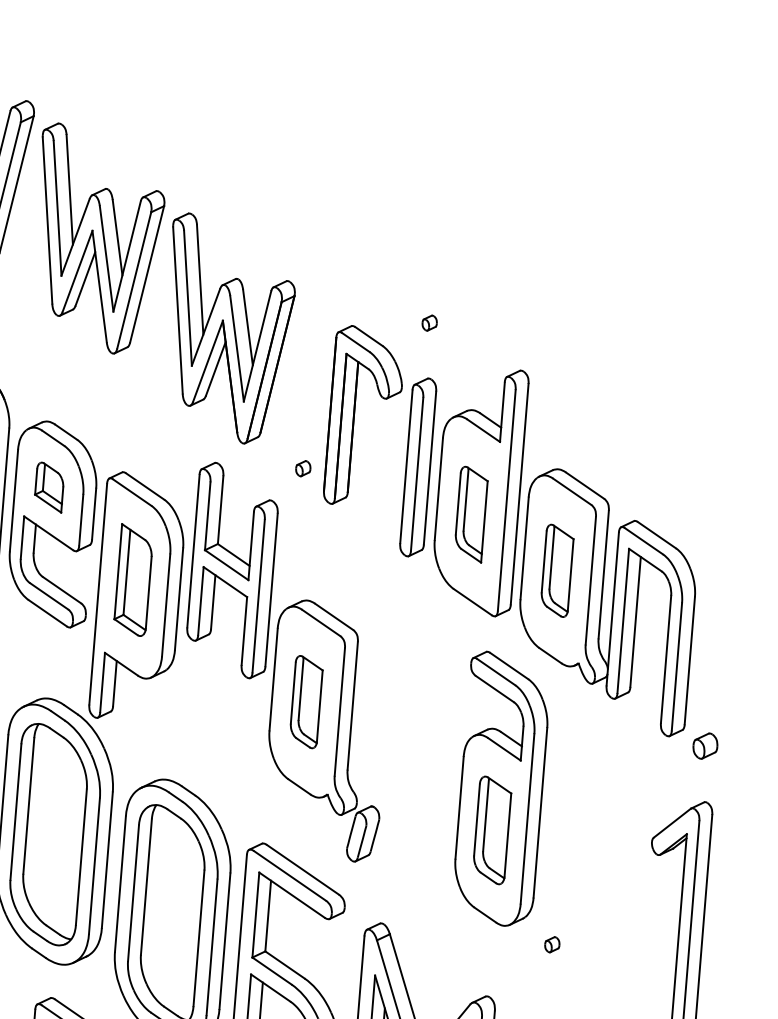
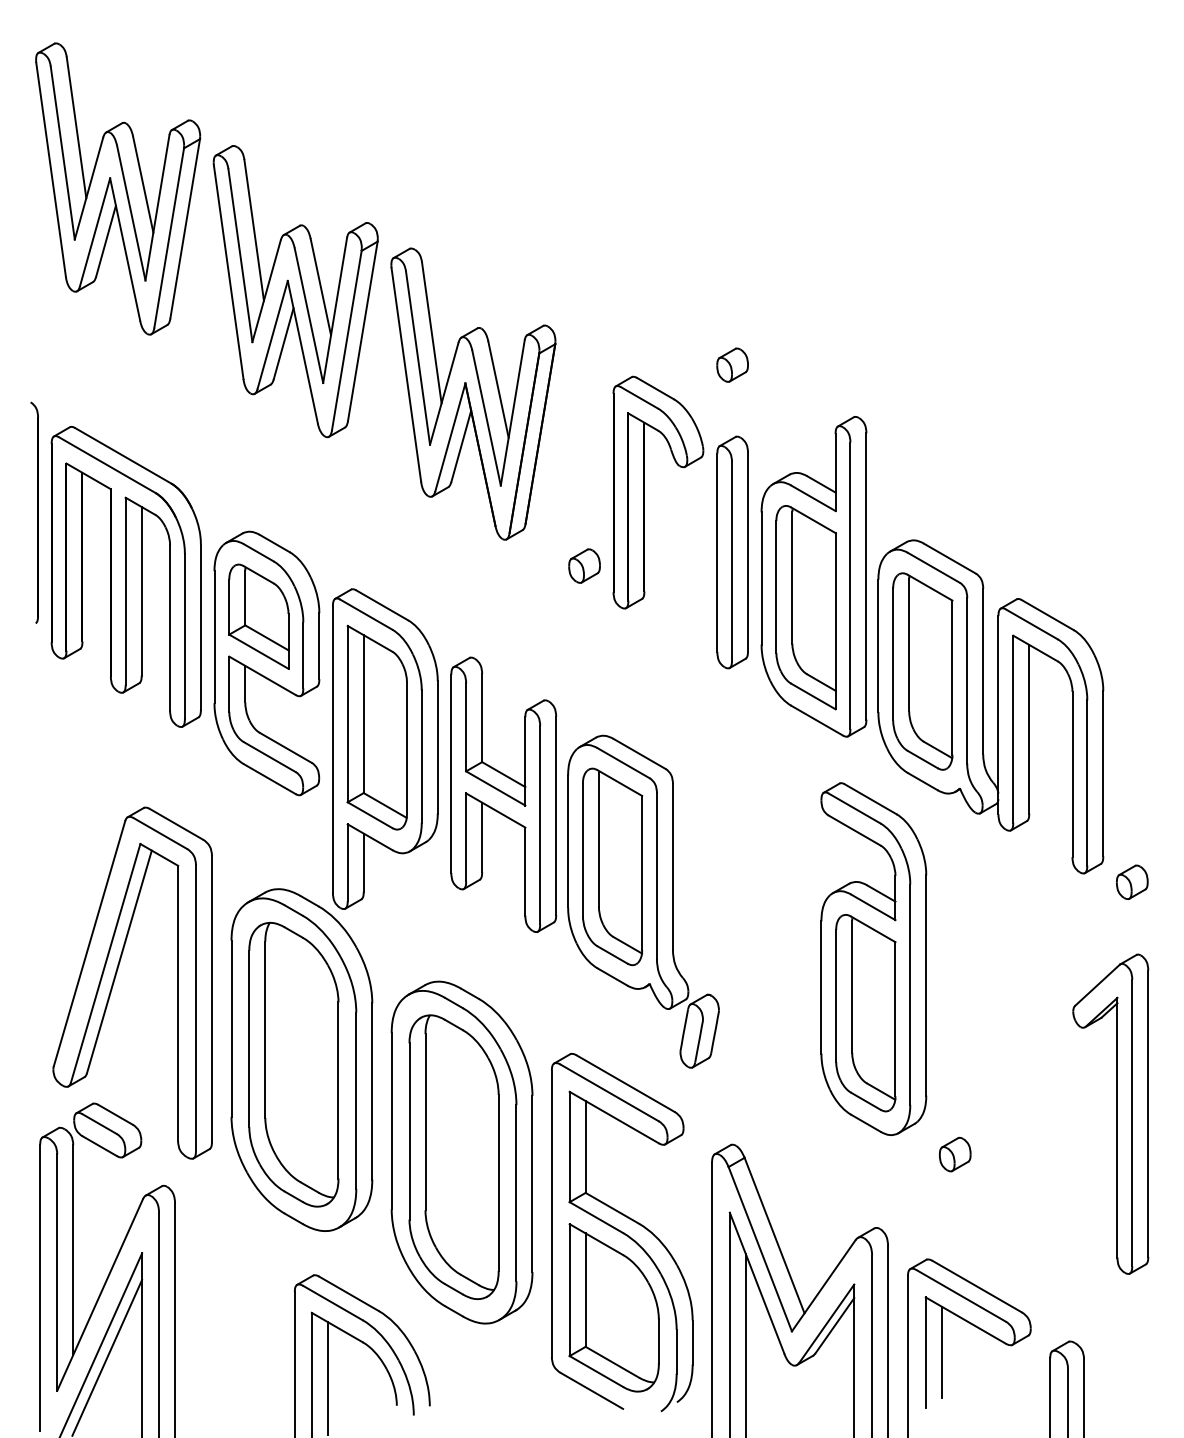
part: (429, 322) -> (732, 364), size x1.67
part: (303, 468) -> (584, 565), size x1.67
part: (49, 487) -> (258, 616), size x1.67
part: (470, 514) -> (805, 607), size x1.67
part: (232, 570) -> (503, 794), moved
part: (556, 570) -> (922, 671), size x1.67
part: (133, 580) -> (376, 727), size x1.43
part: (306, 701) -> (612, 866), size x1.67
part: (491, 830) -> (865, 1013), size x1.43
part: (552, 944) -> (955, 1154), size x1.67

